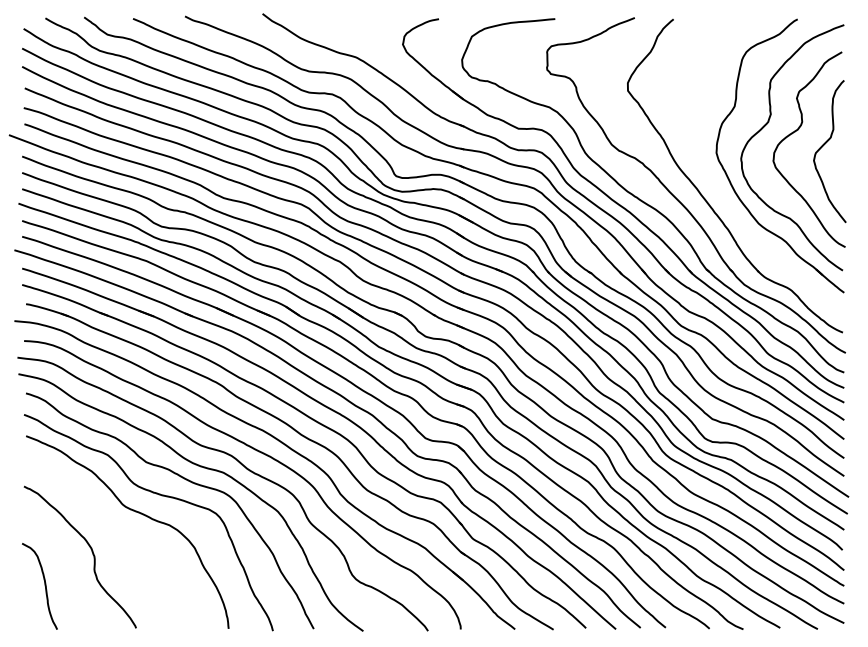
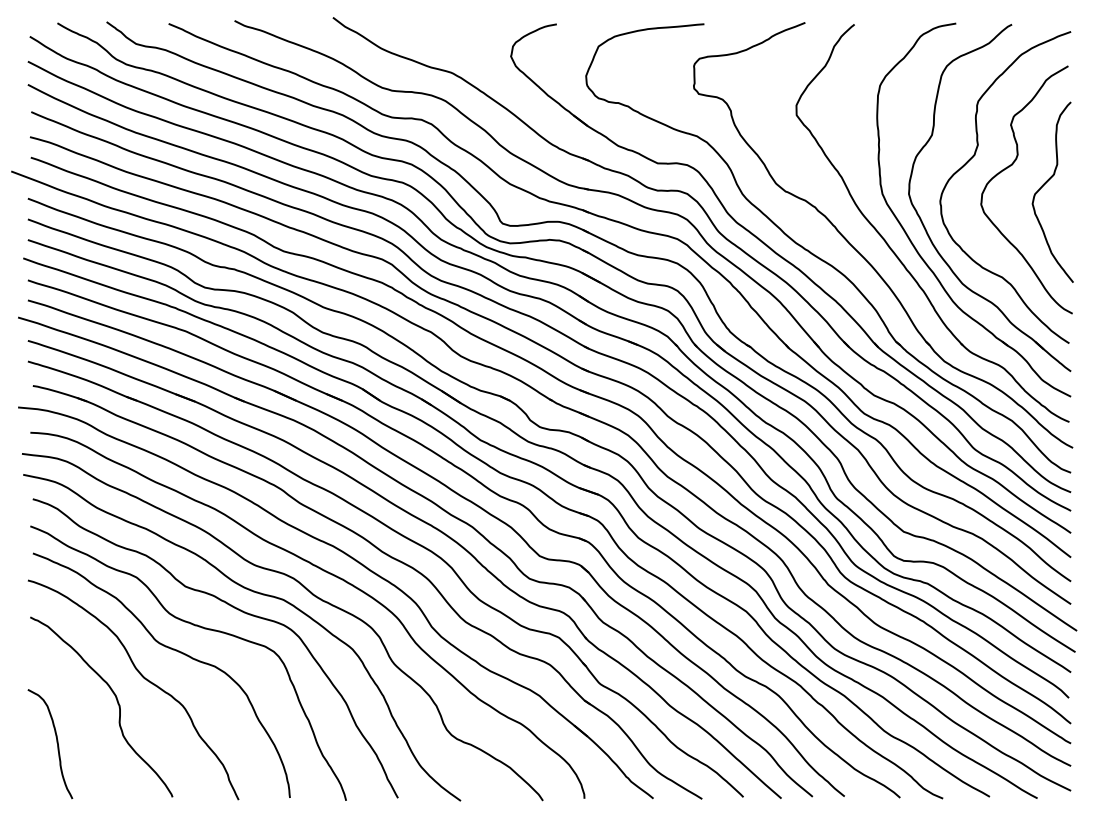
part: (721, 194) -> (915, 246), added
curve: (113, 534) -> (143, 678), added

